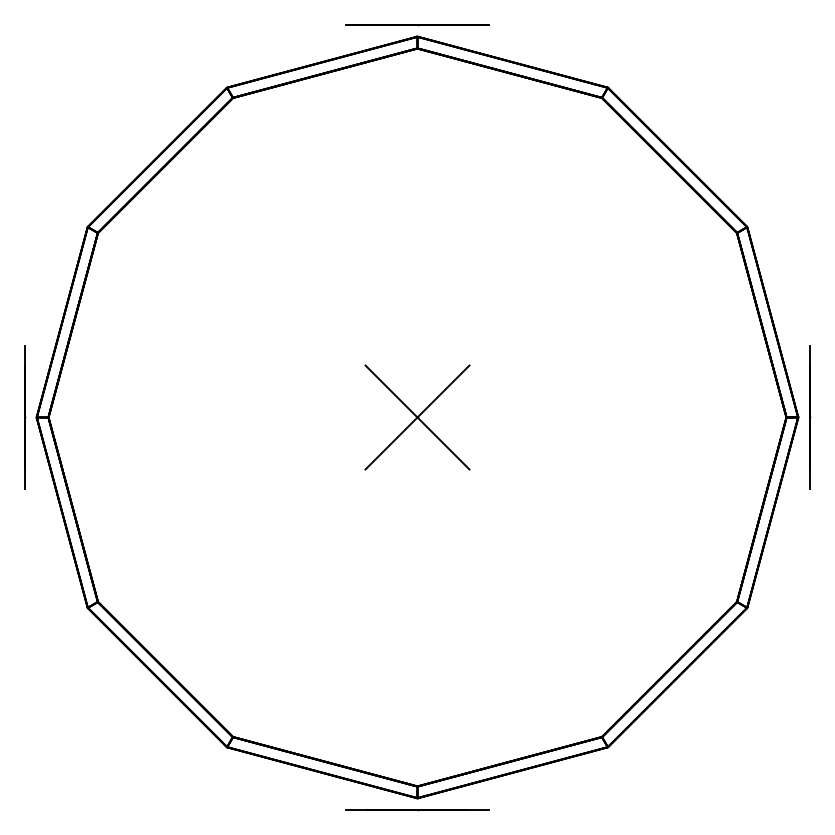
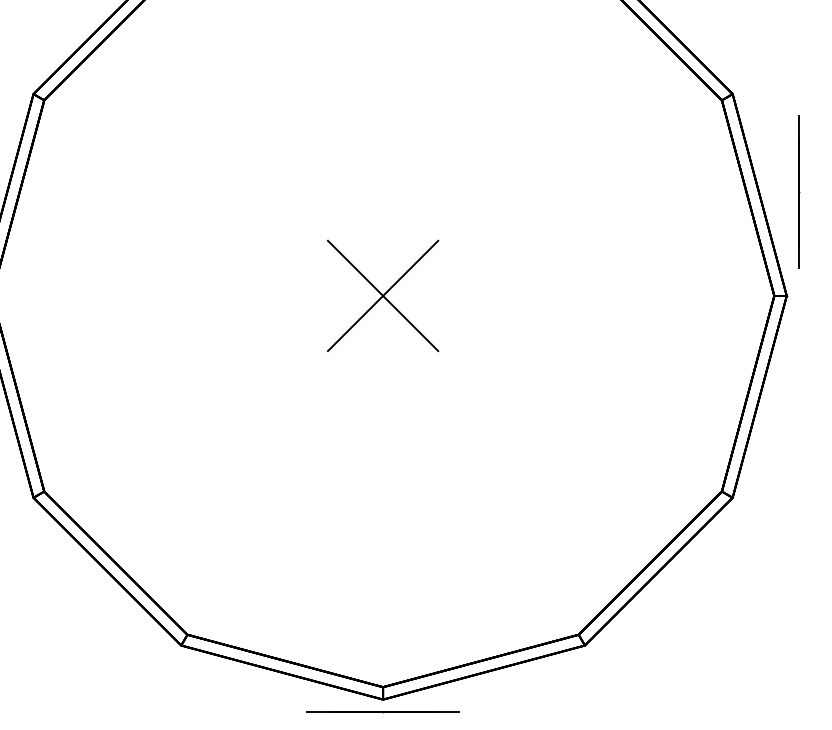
line: (810, 417) -> (799, 192), moved

